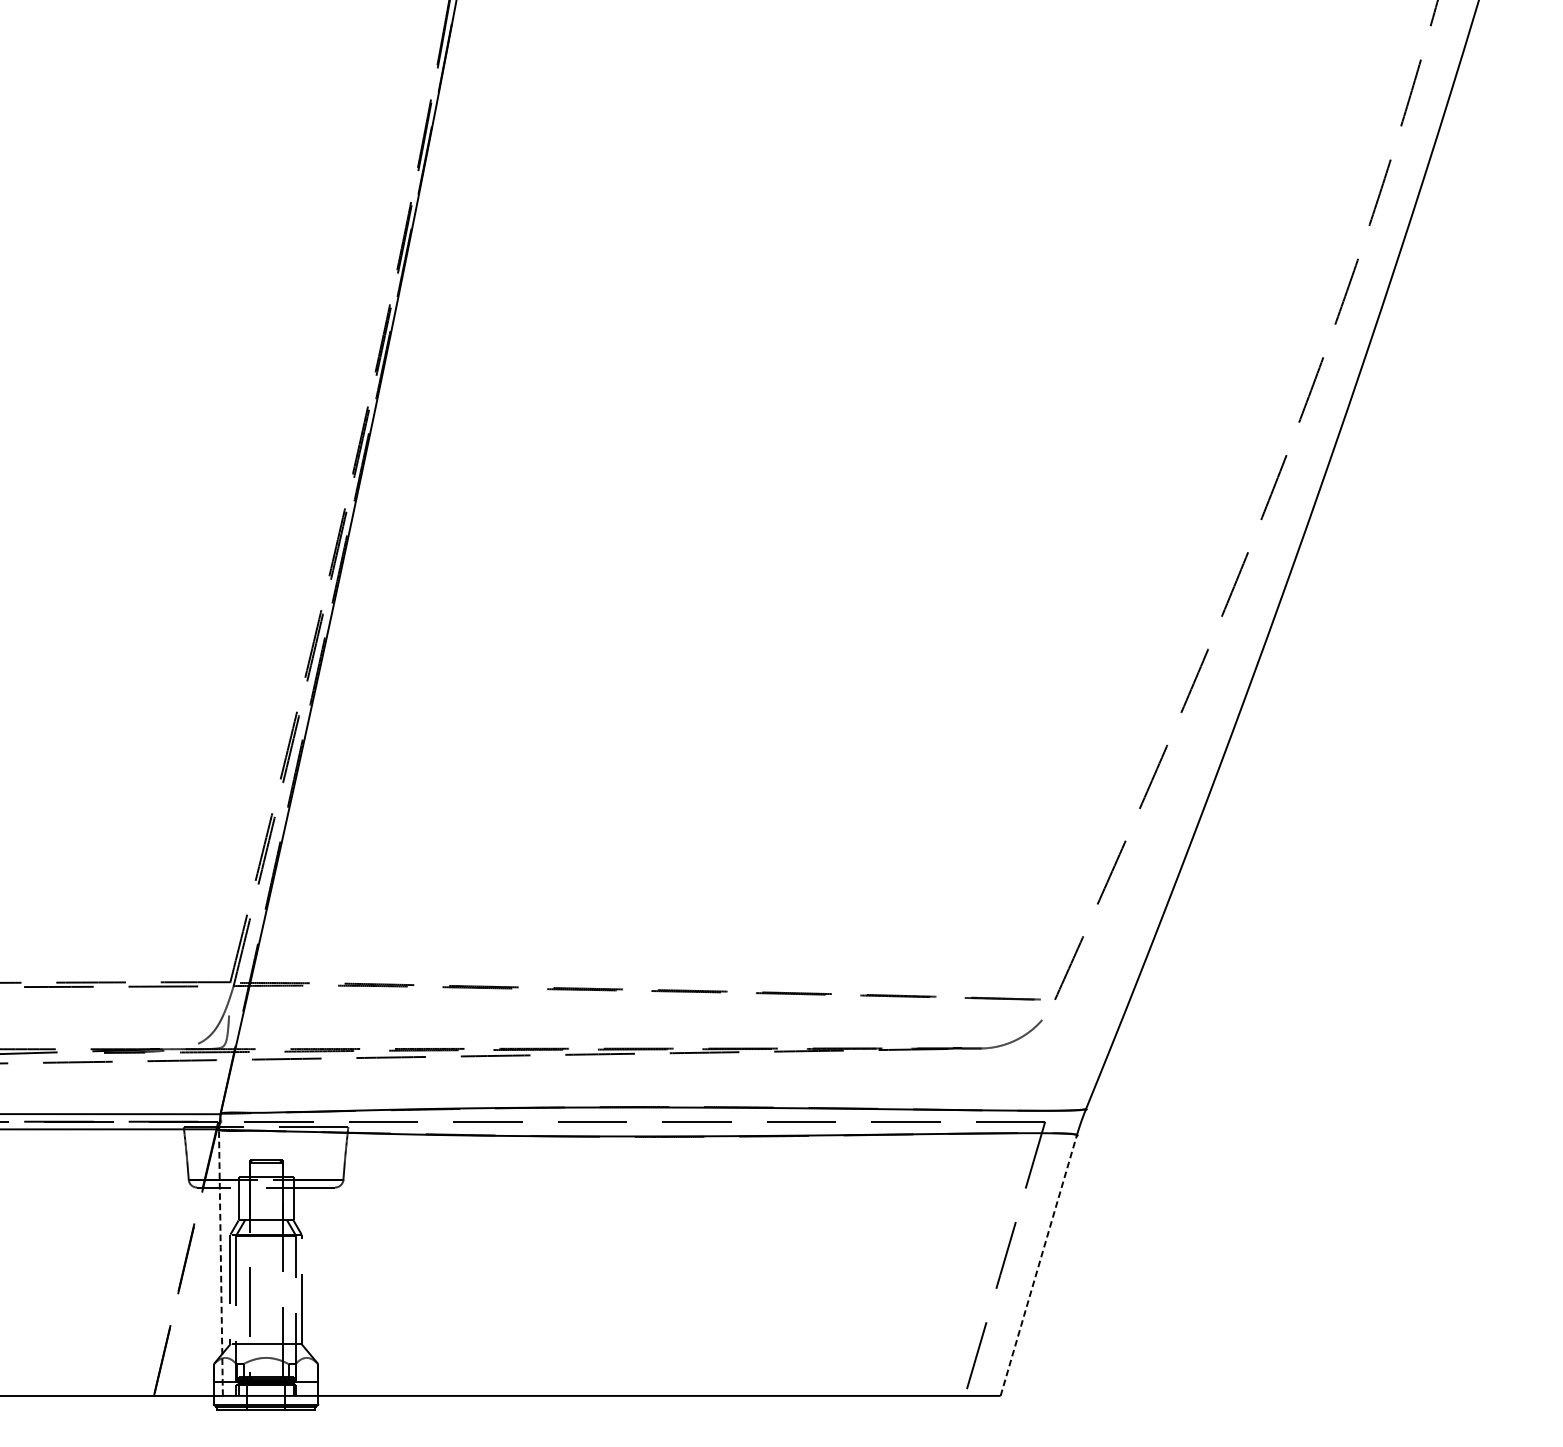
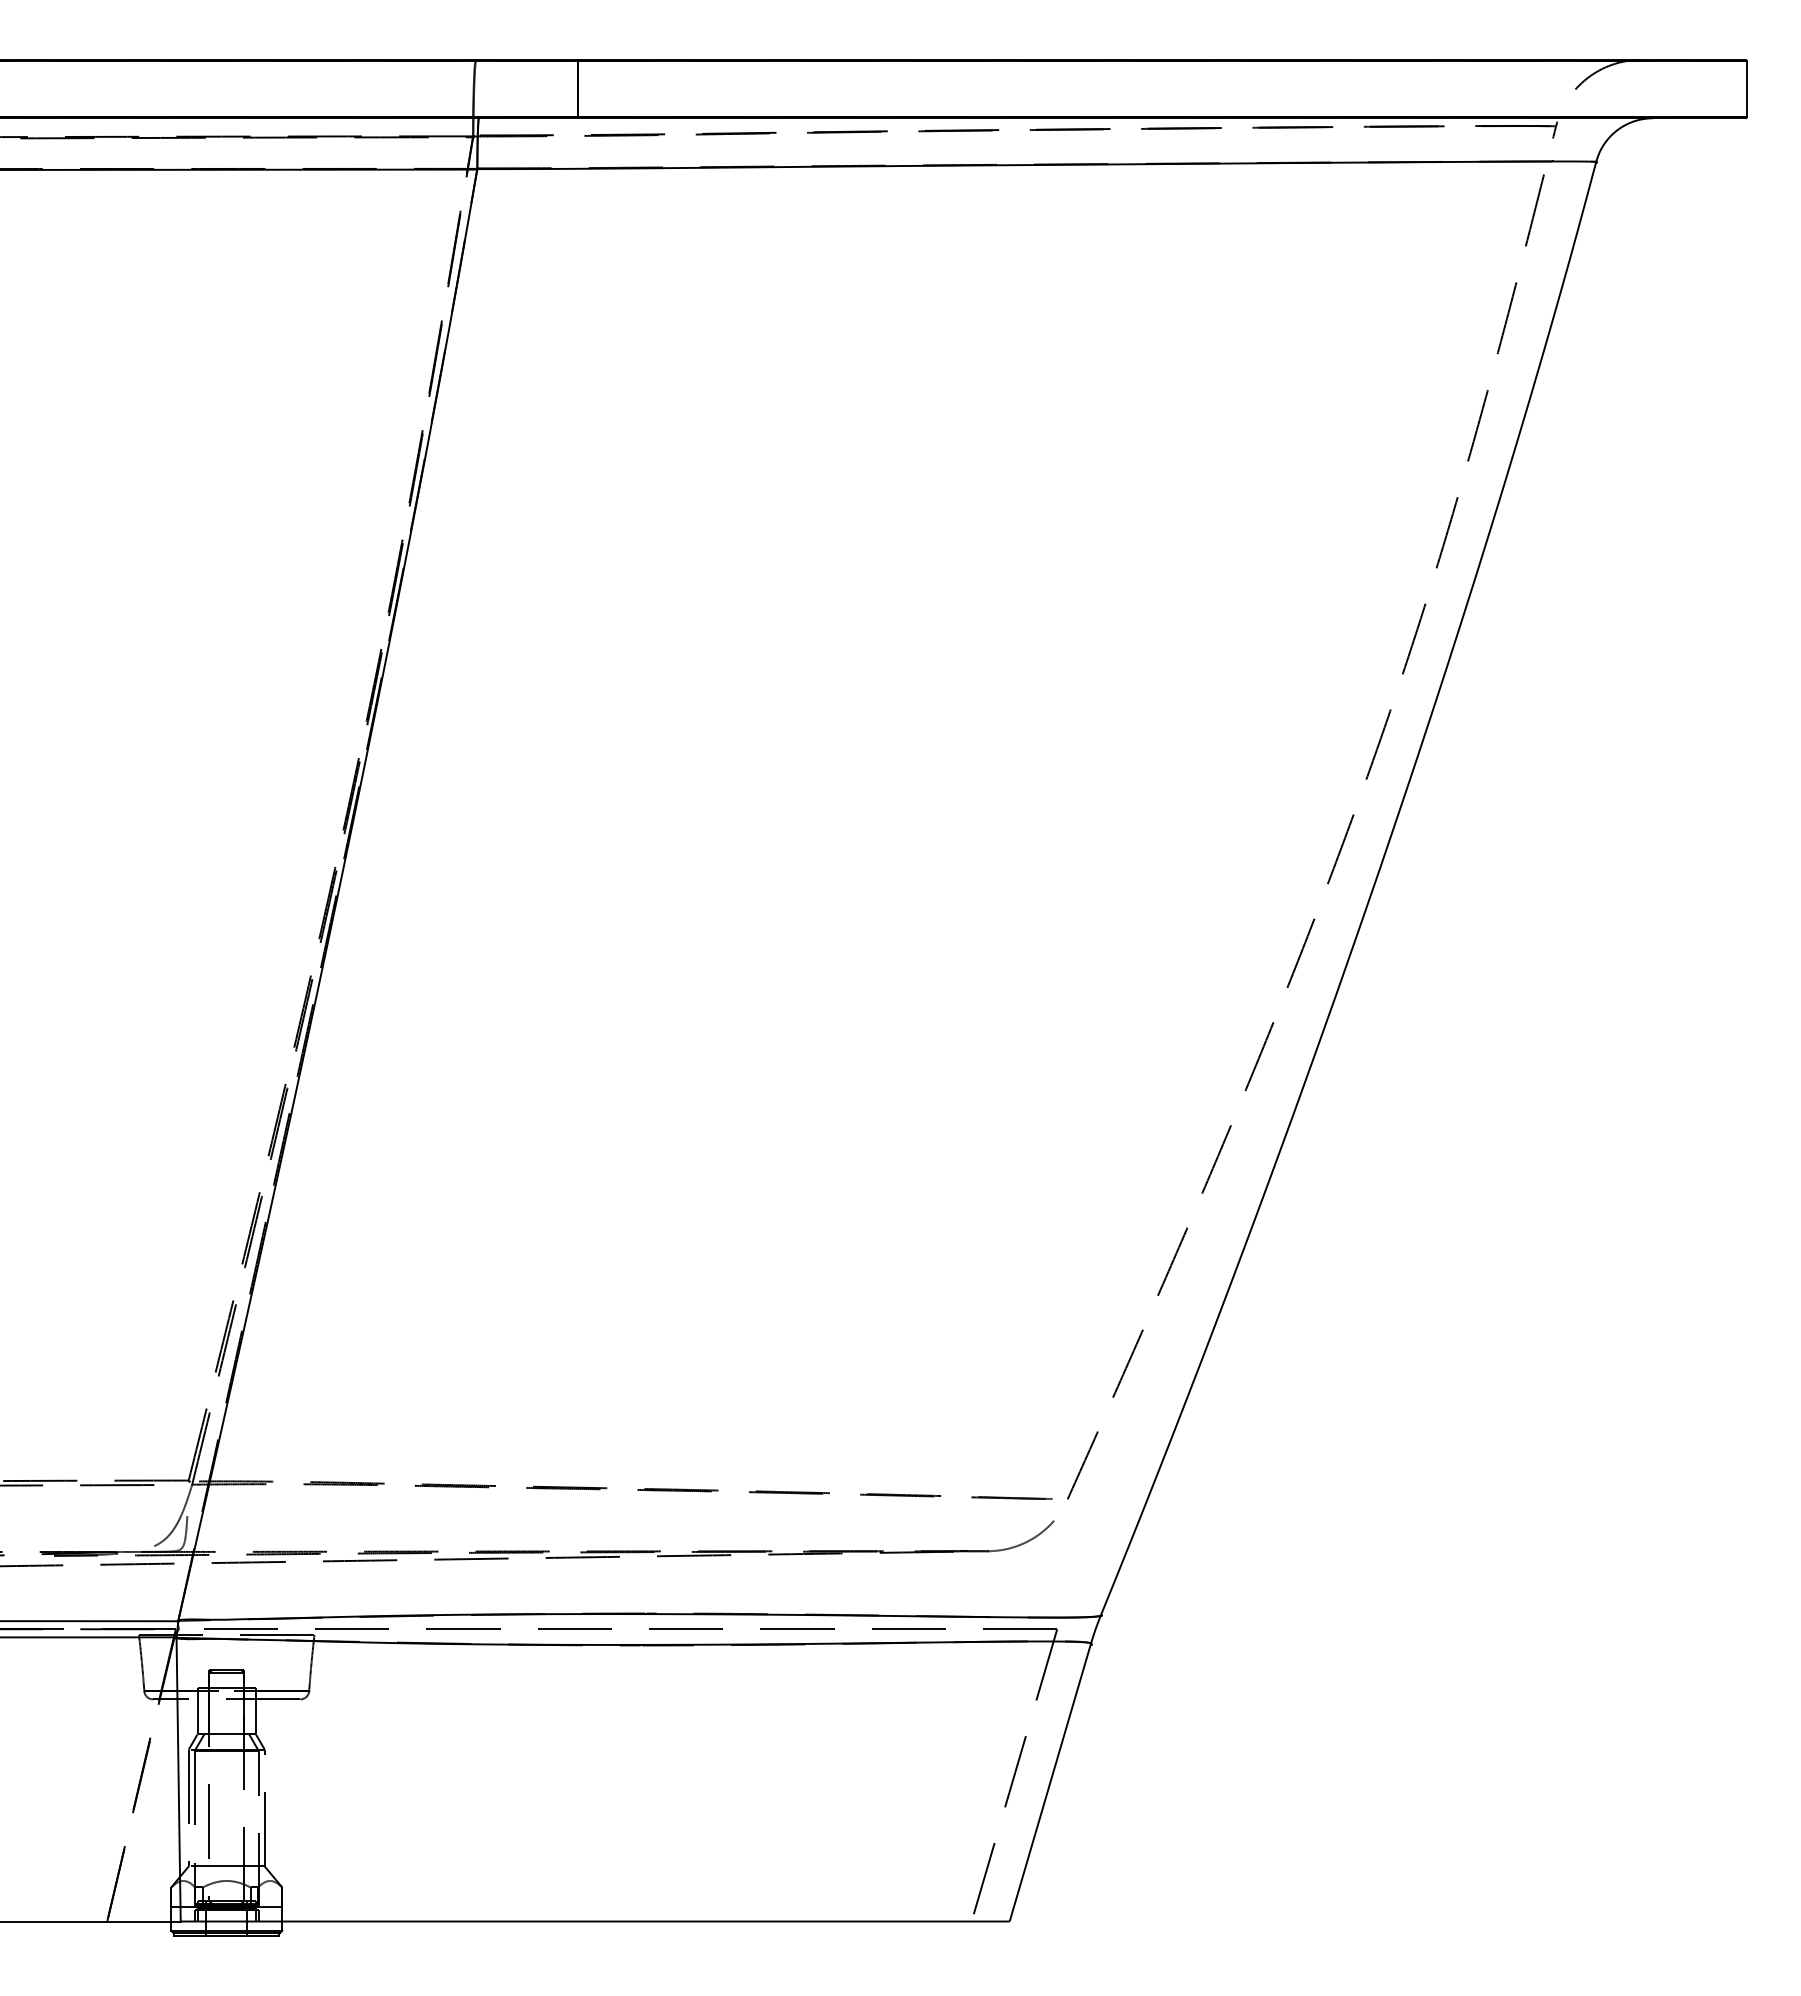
line: (220, 1261) -> (178, 1778), dashed -> solid
line: (1038, 1265) -> (1050, 1782), dashed -> solid

